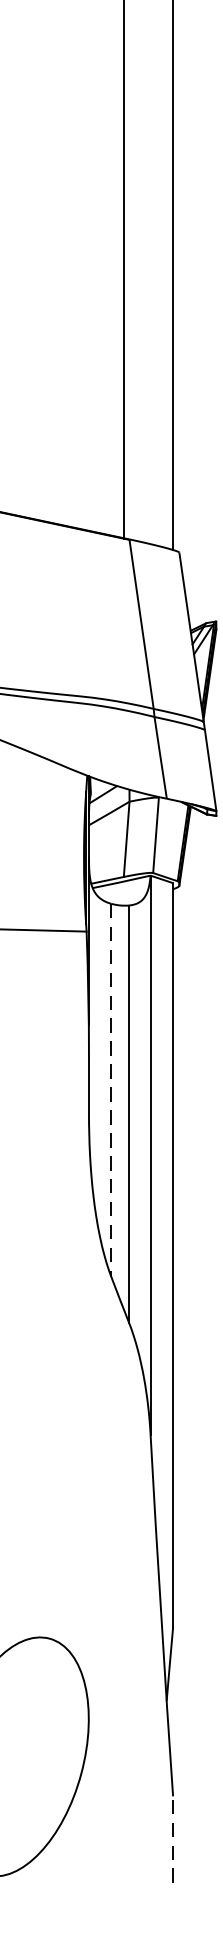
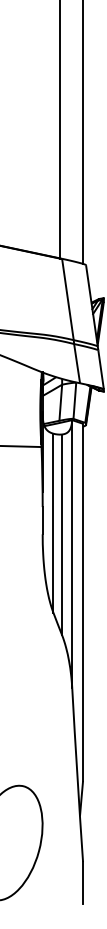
line: (111, 1090) -> (53, 523), dashed -> solid
line: (174, 1839) -> (83, 882), dashed -> solid

